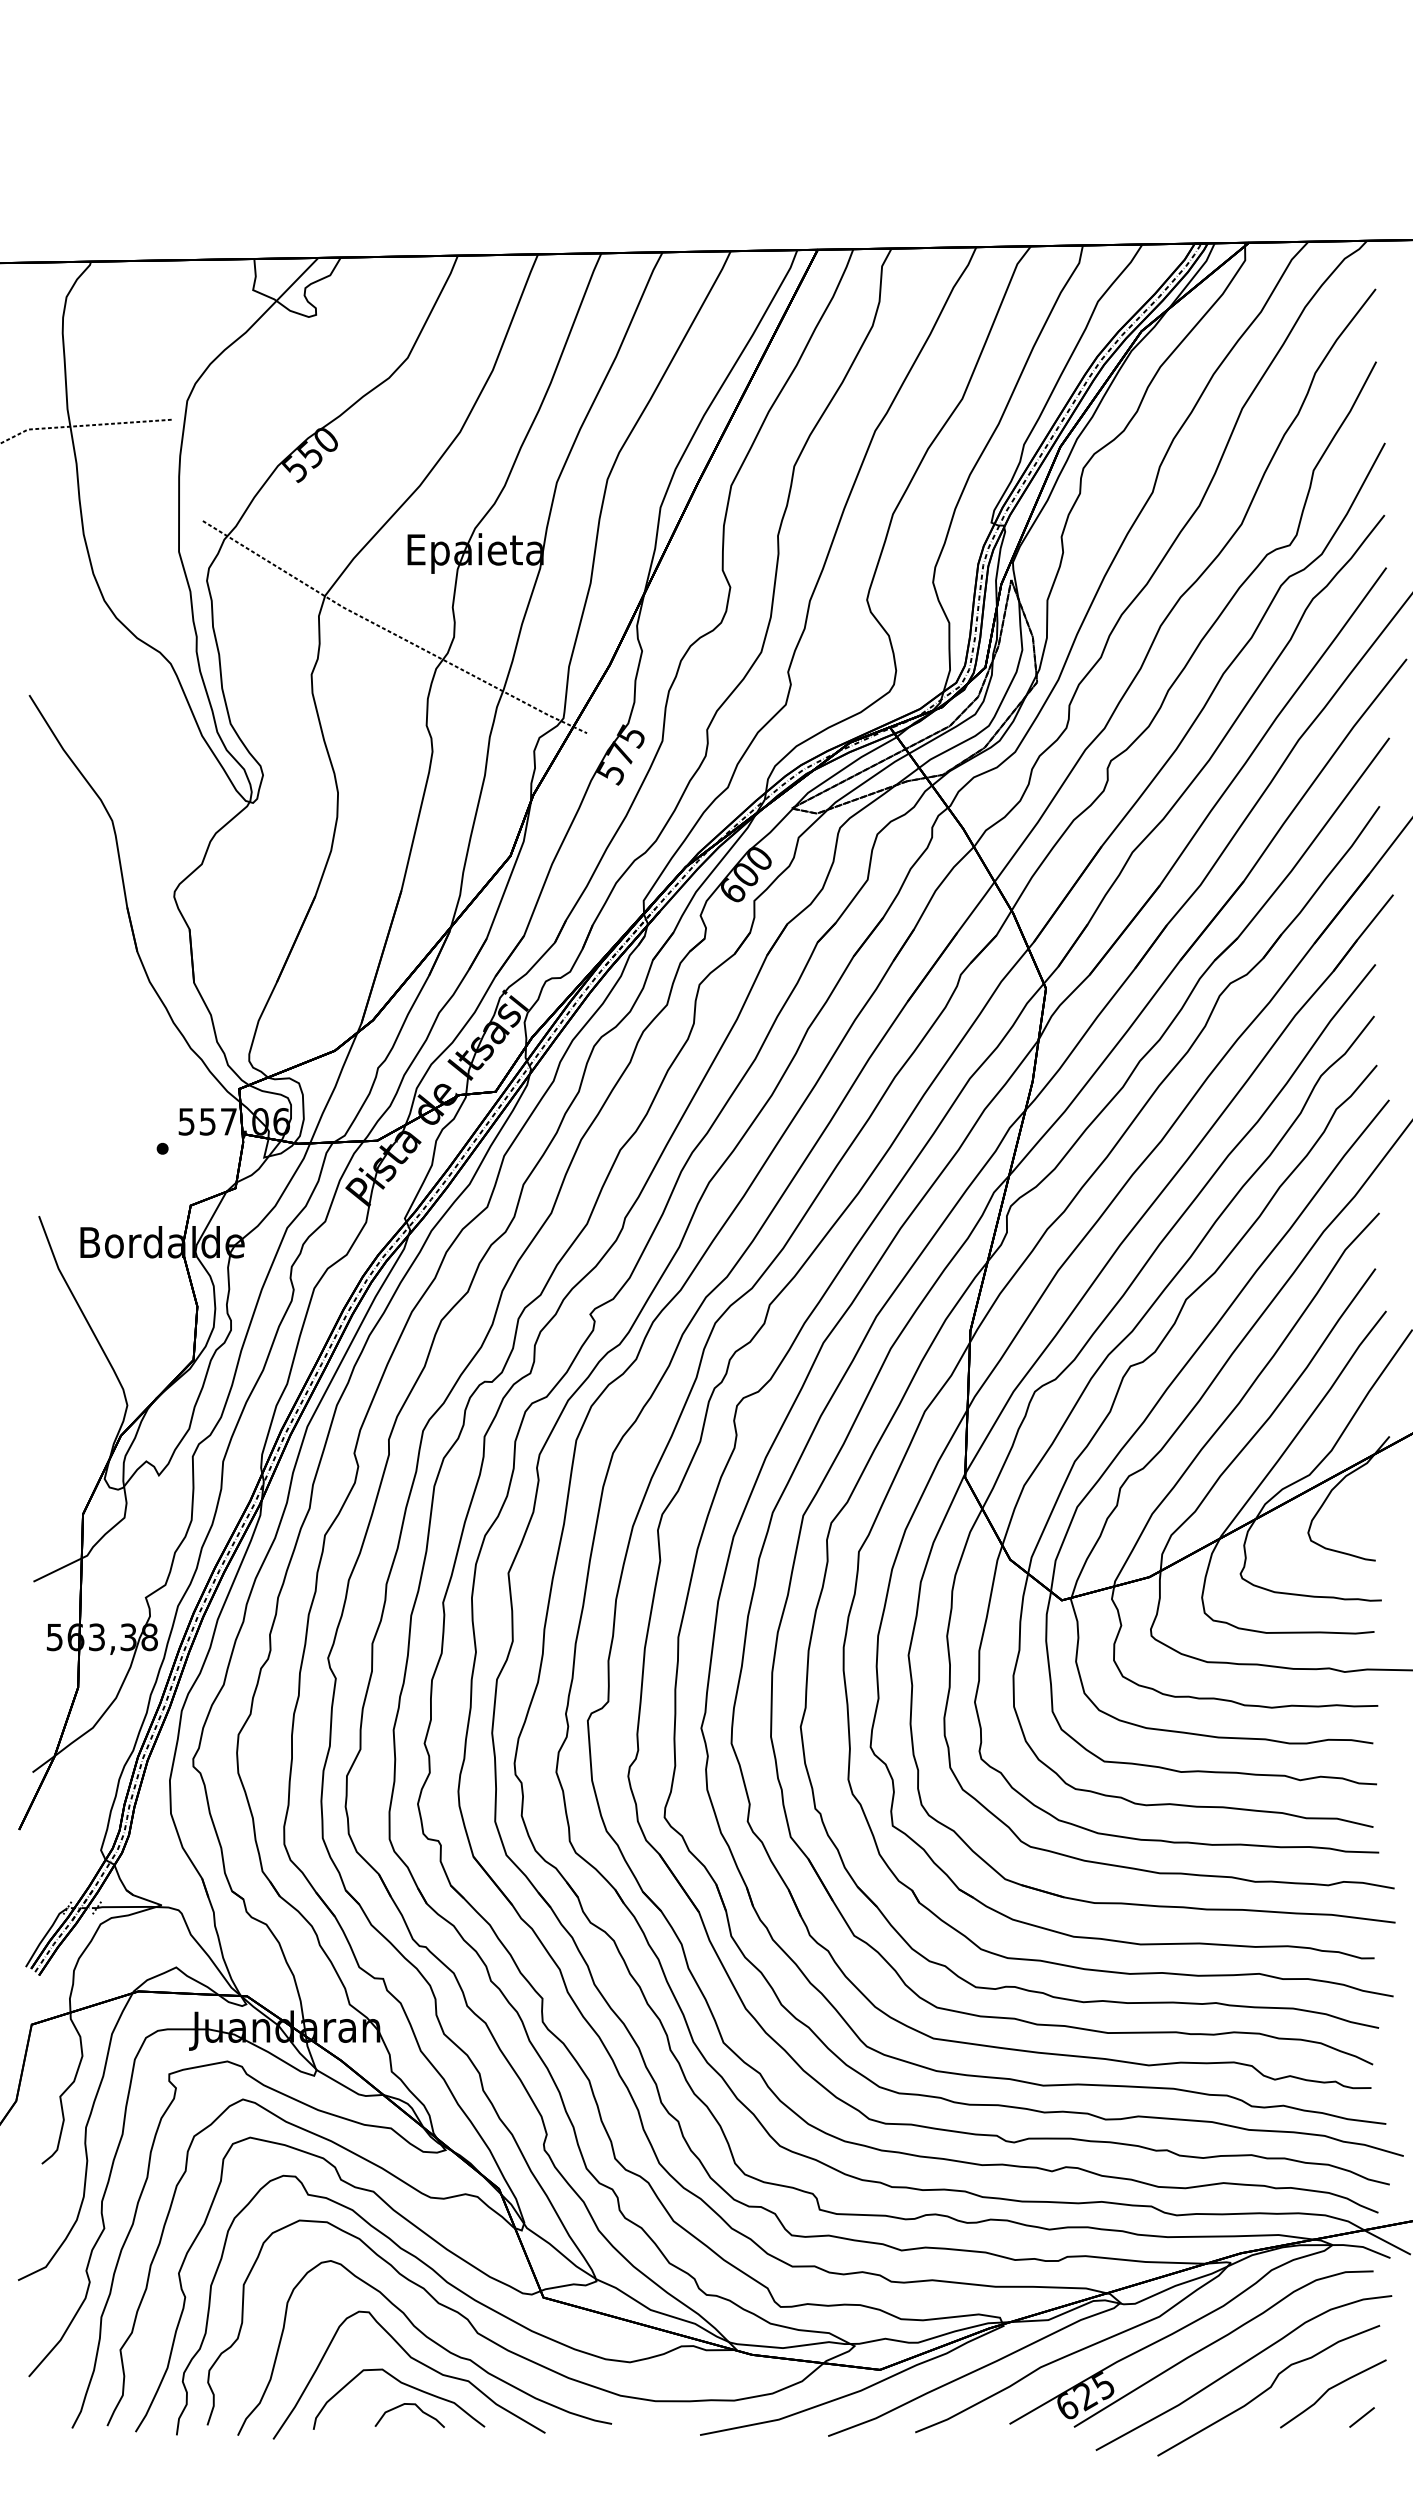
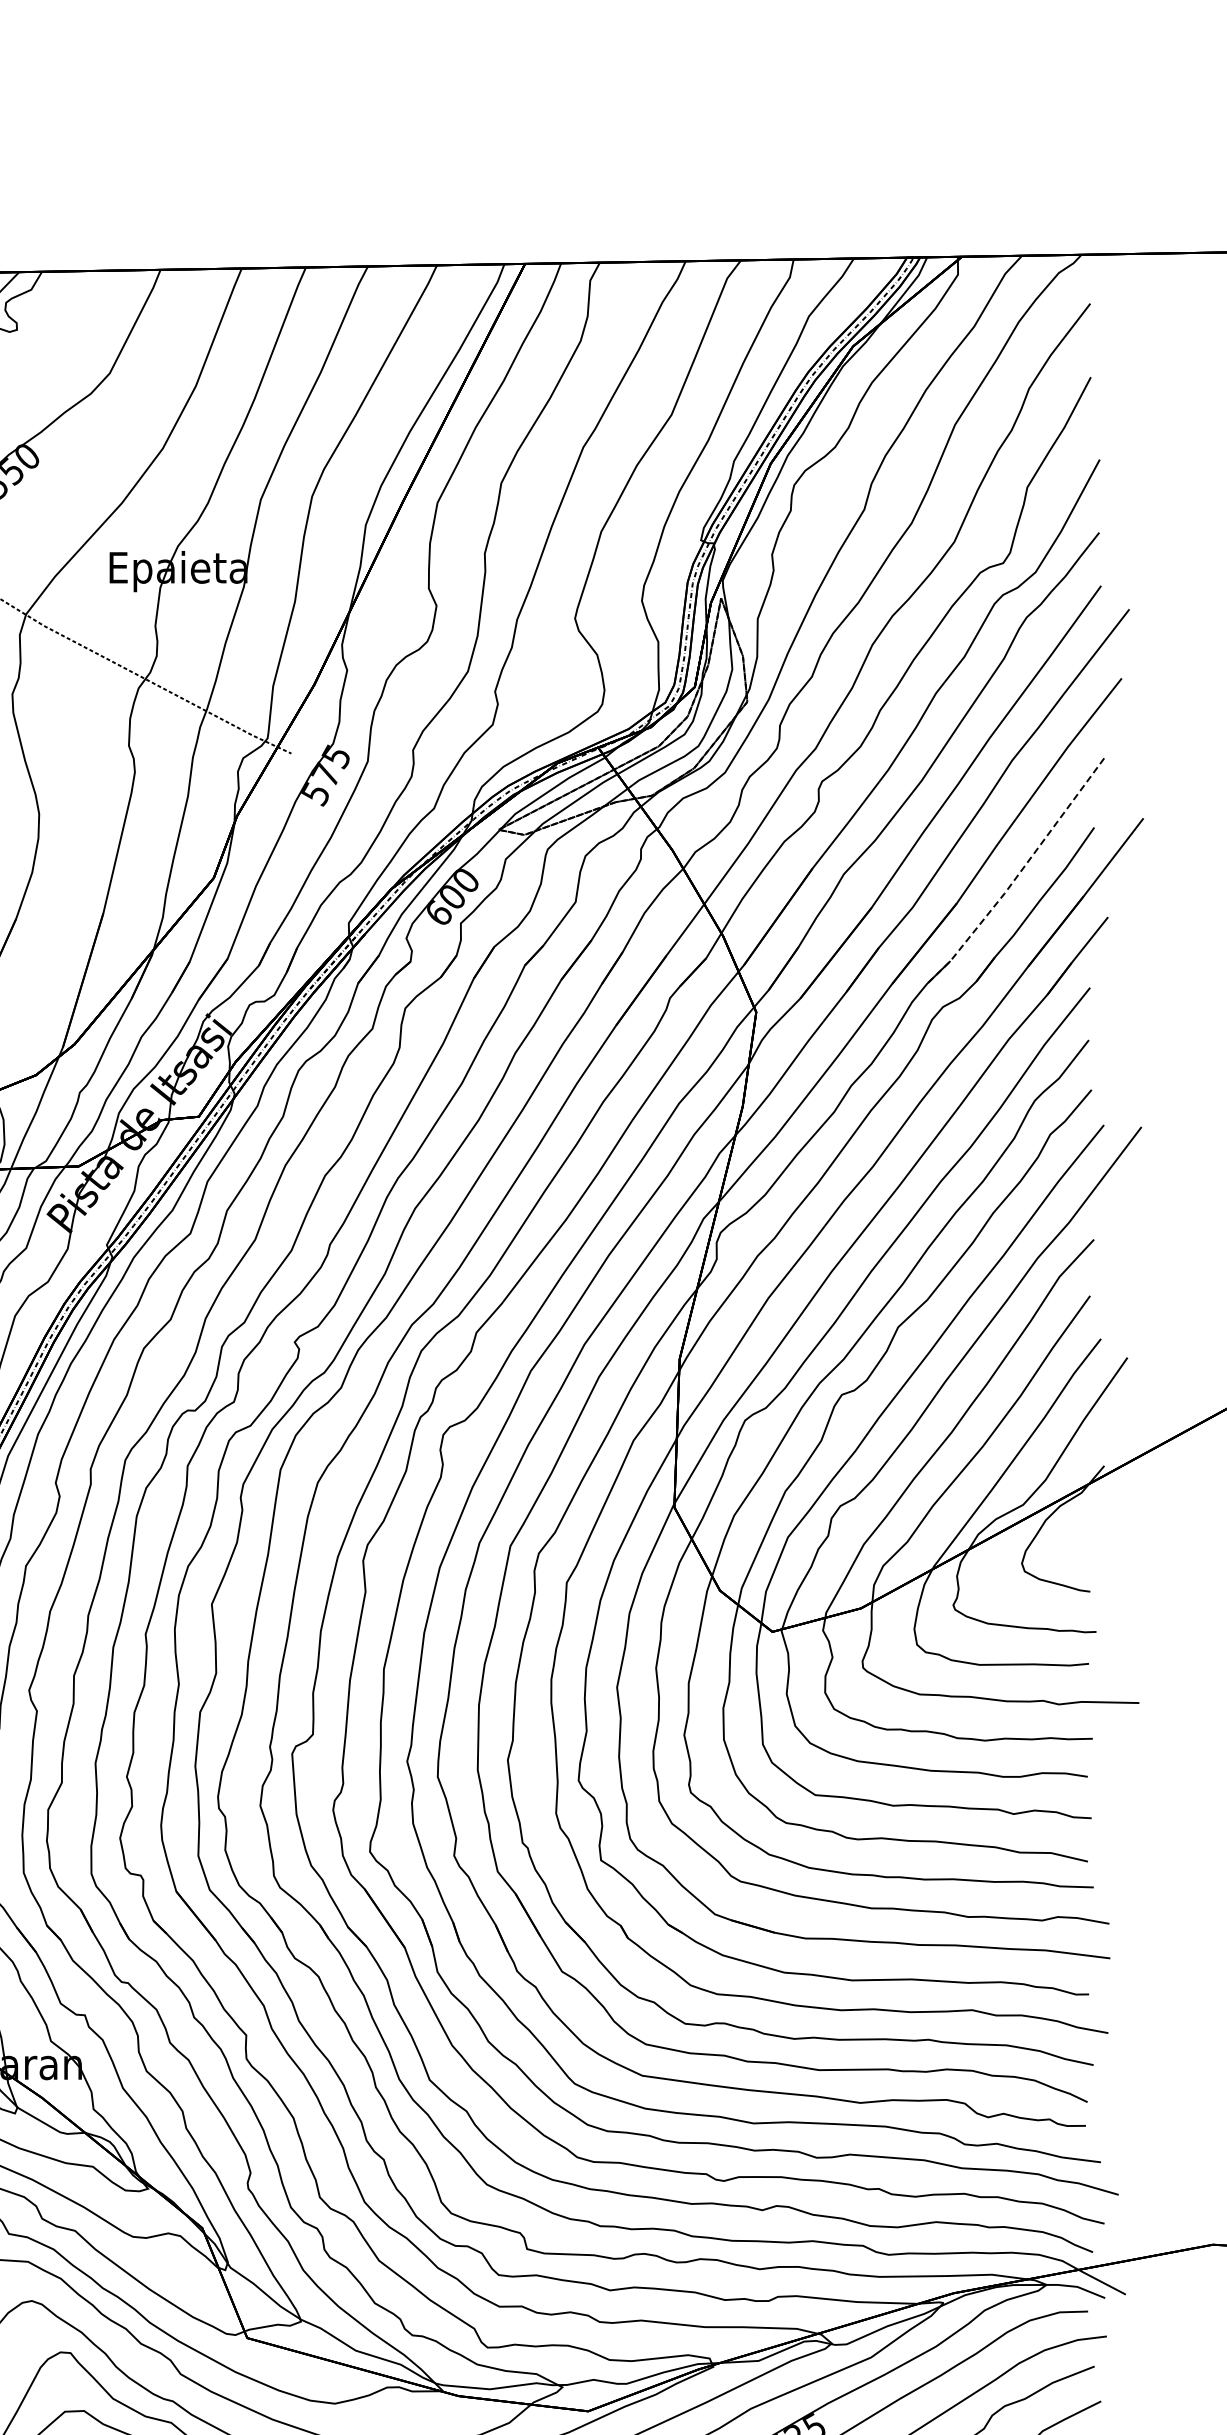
line: (1304, 853) -> (1018, 875), solid -> dashed

